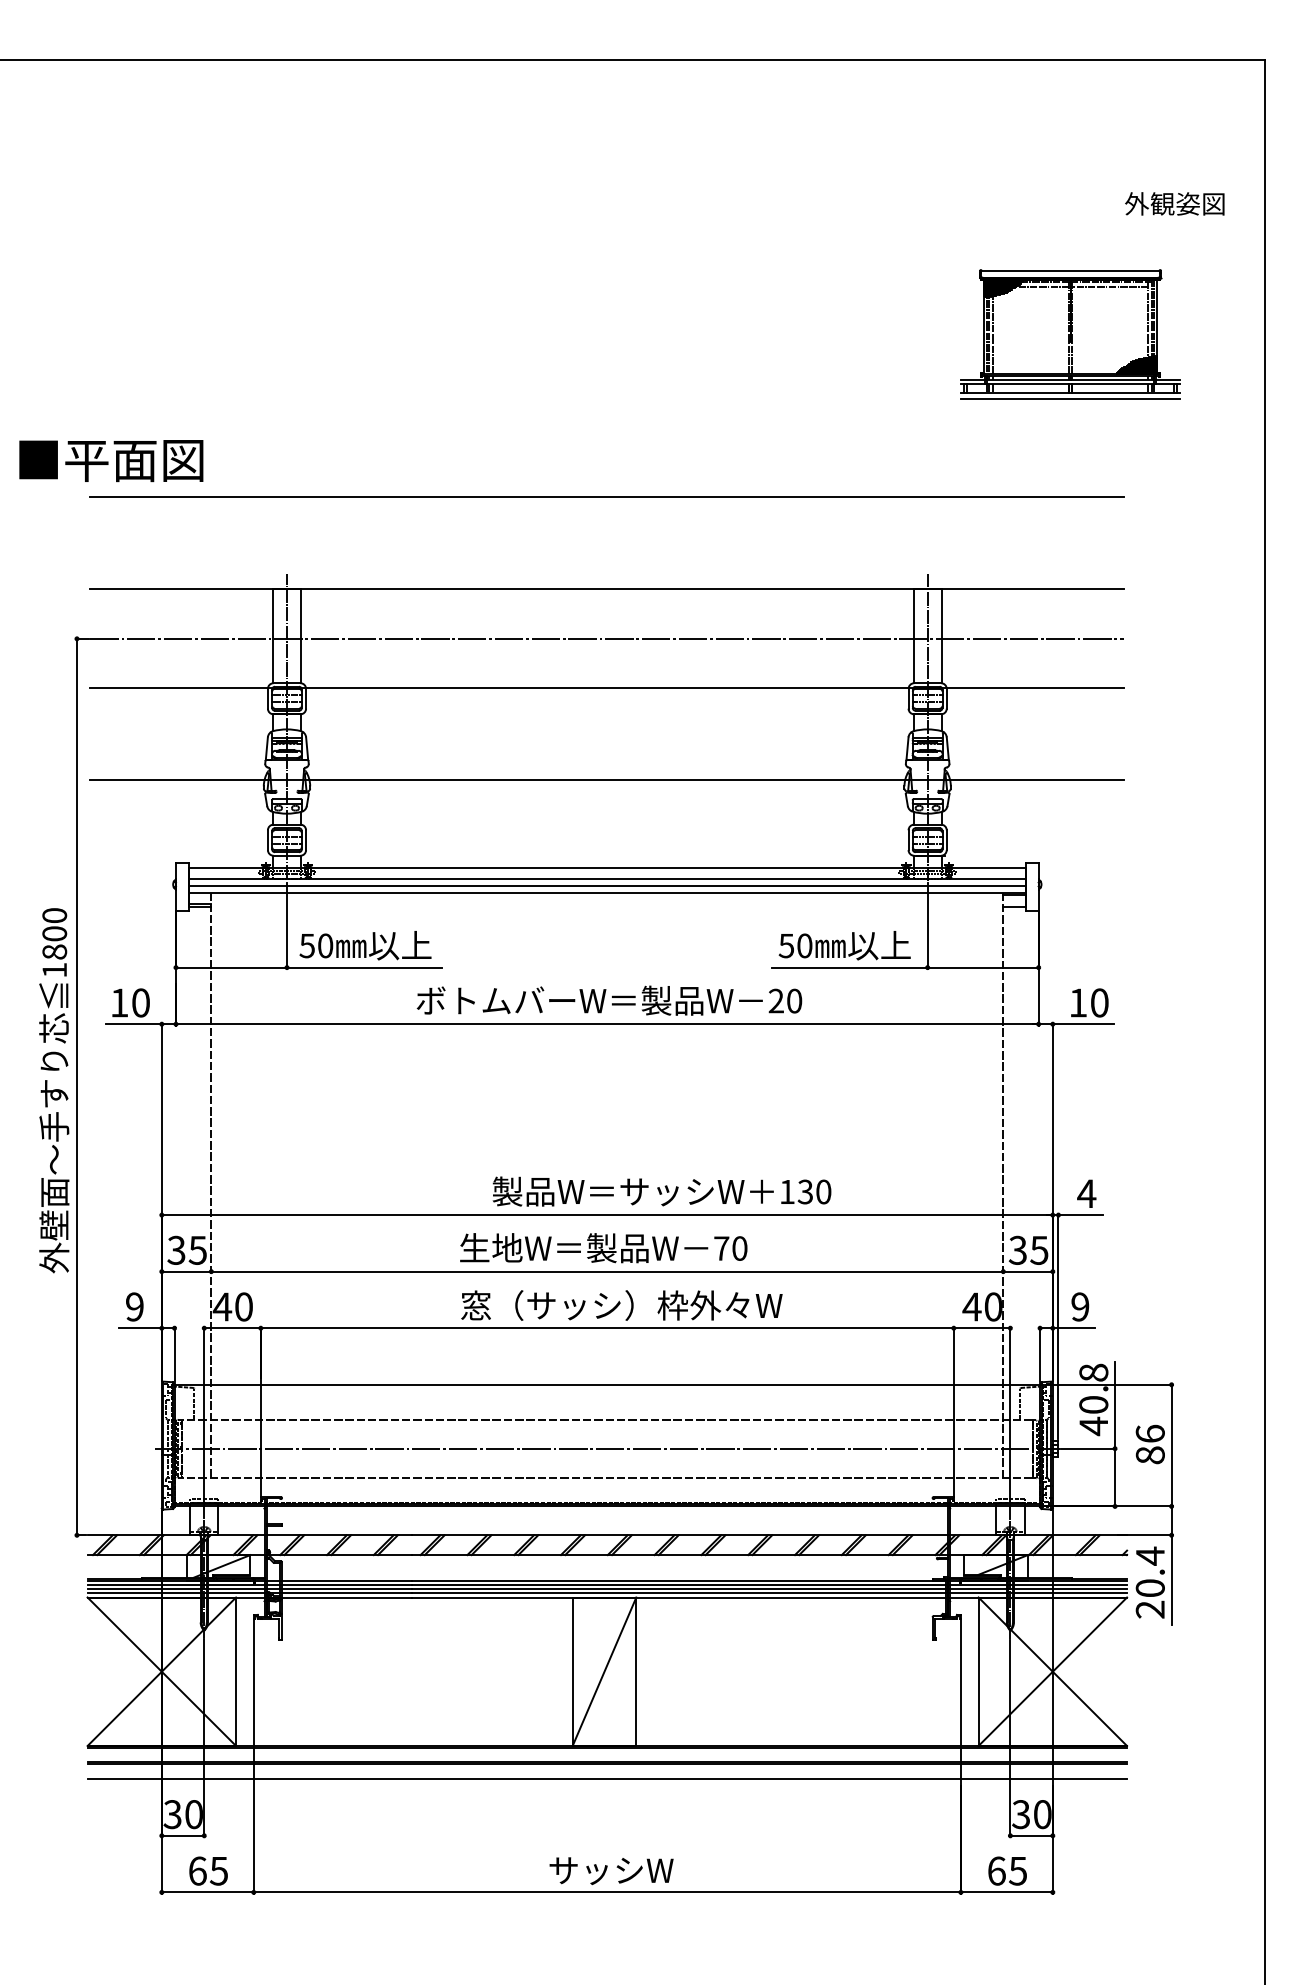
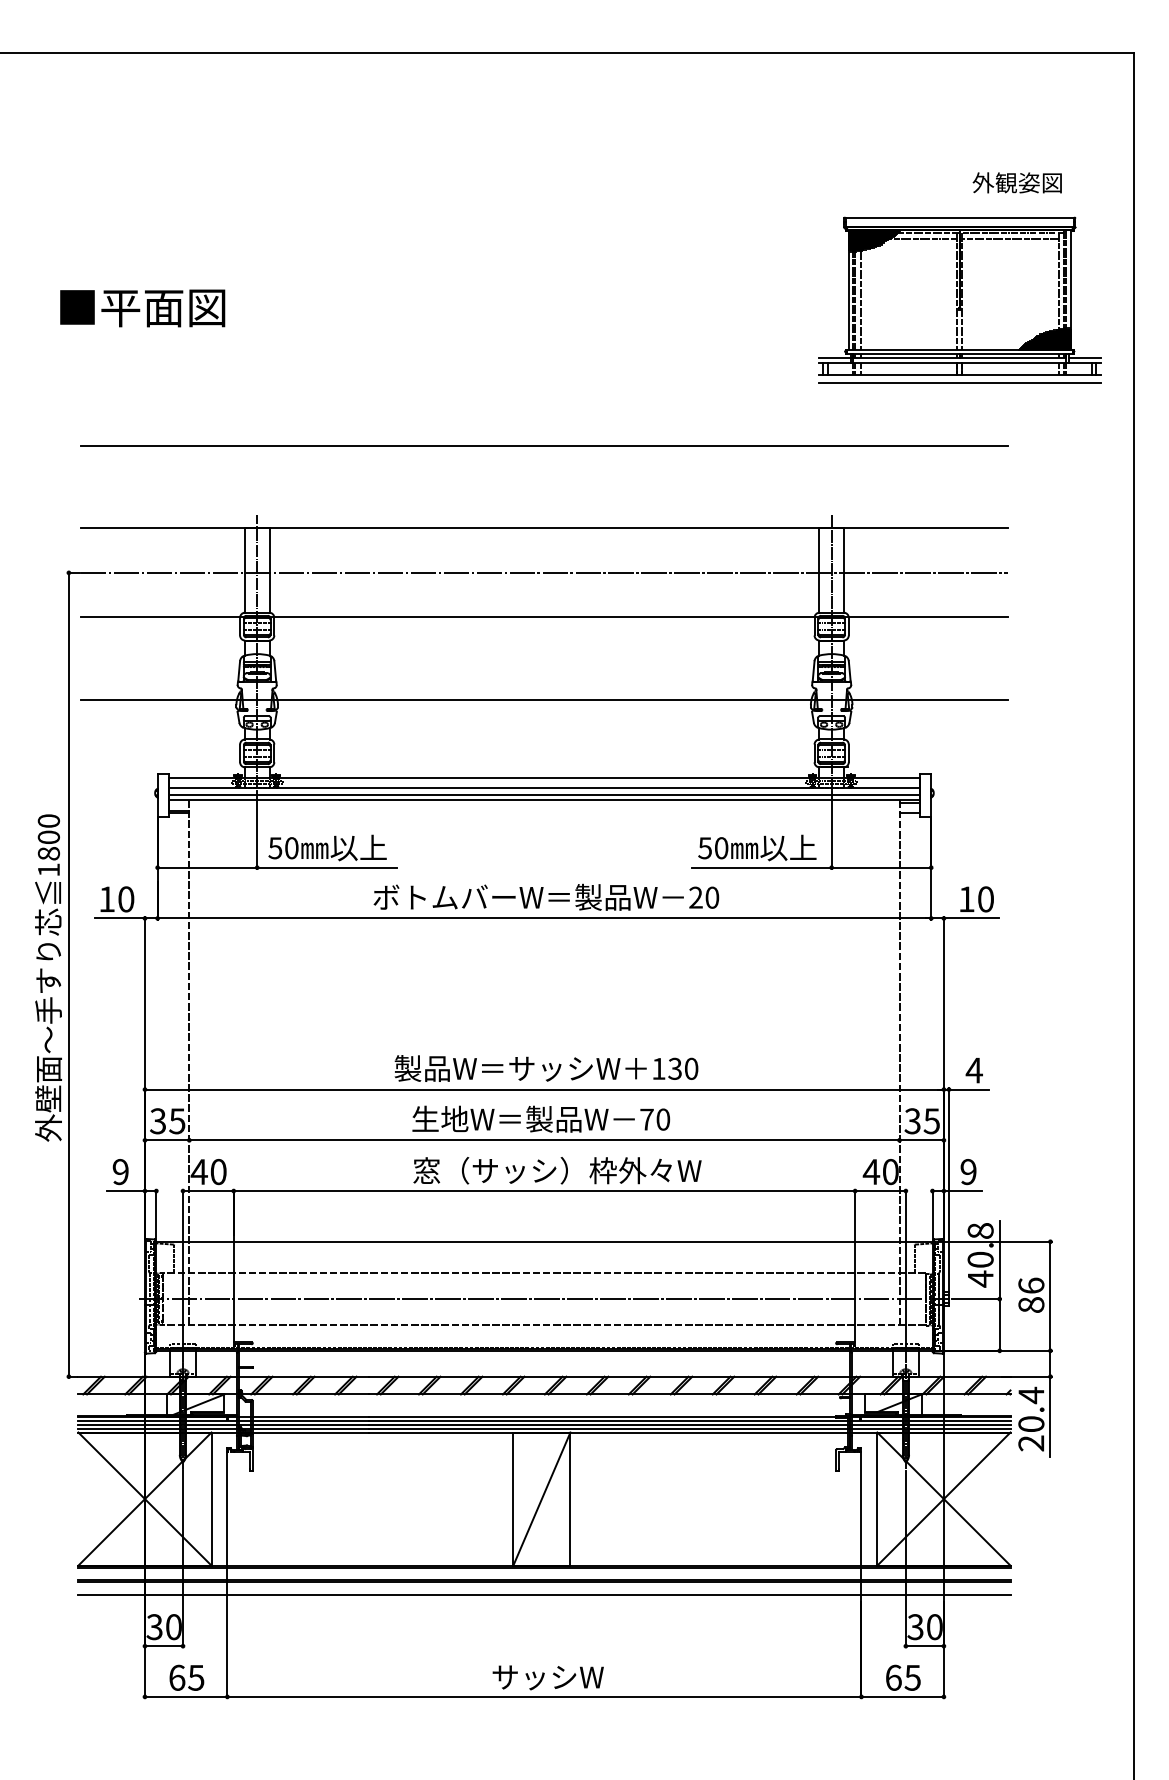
text: (1173, 203) -> (1016, 182), moved
part: (1070, 333) -> (959, 299), size x1.43
text: (111, 461) -> (142, 308), moved
text: (662, 1191) -> (546, 1068), moved

